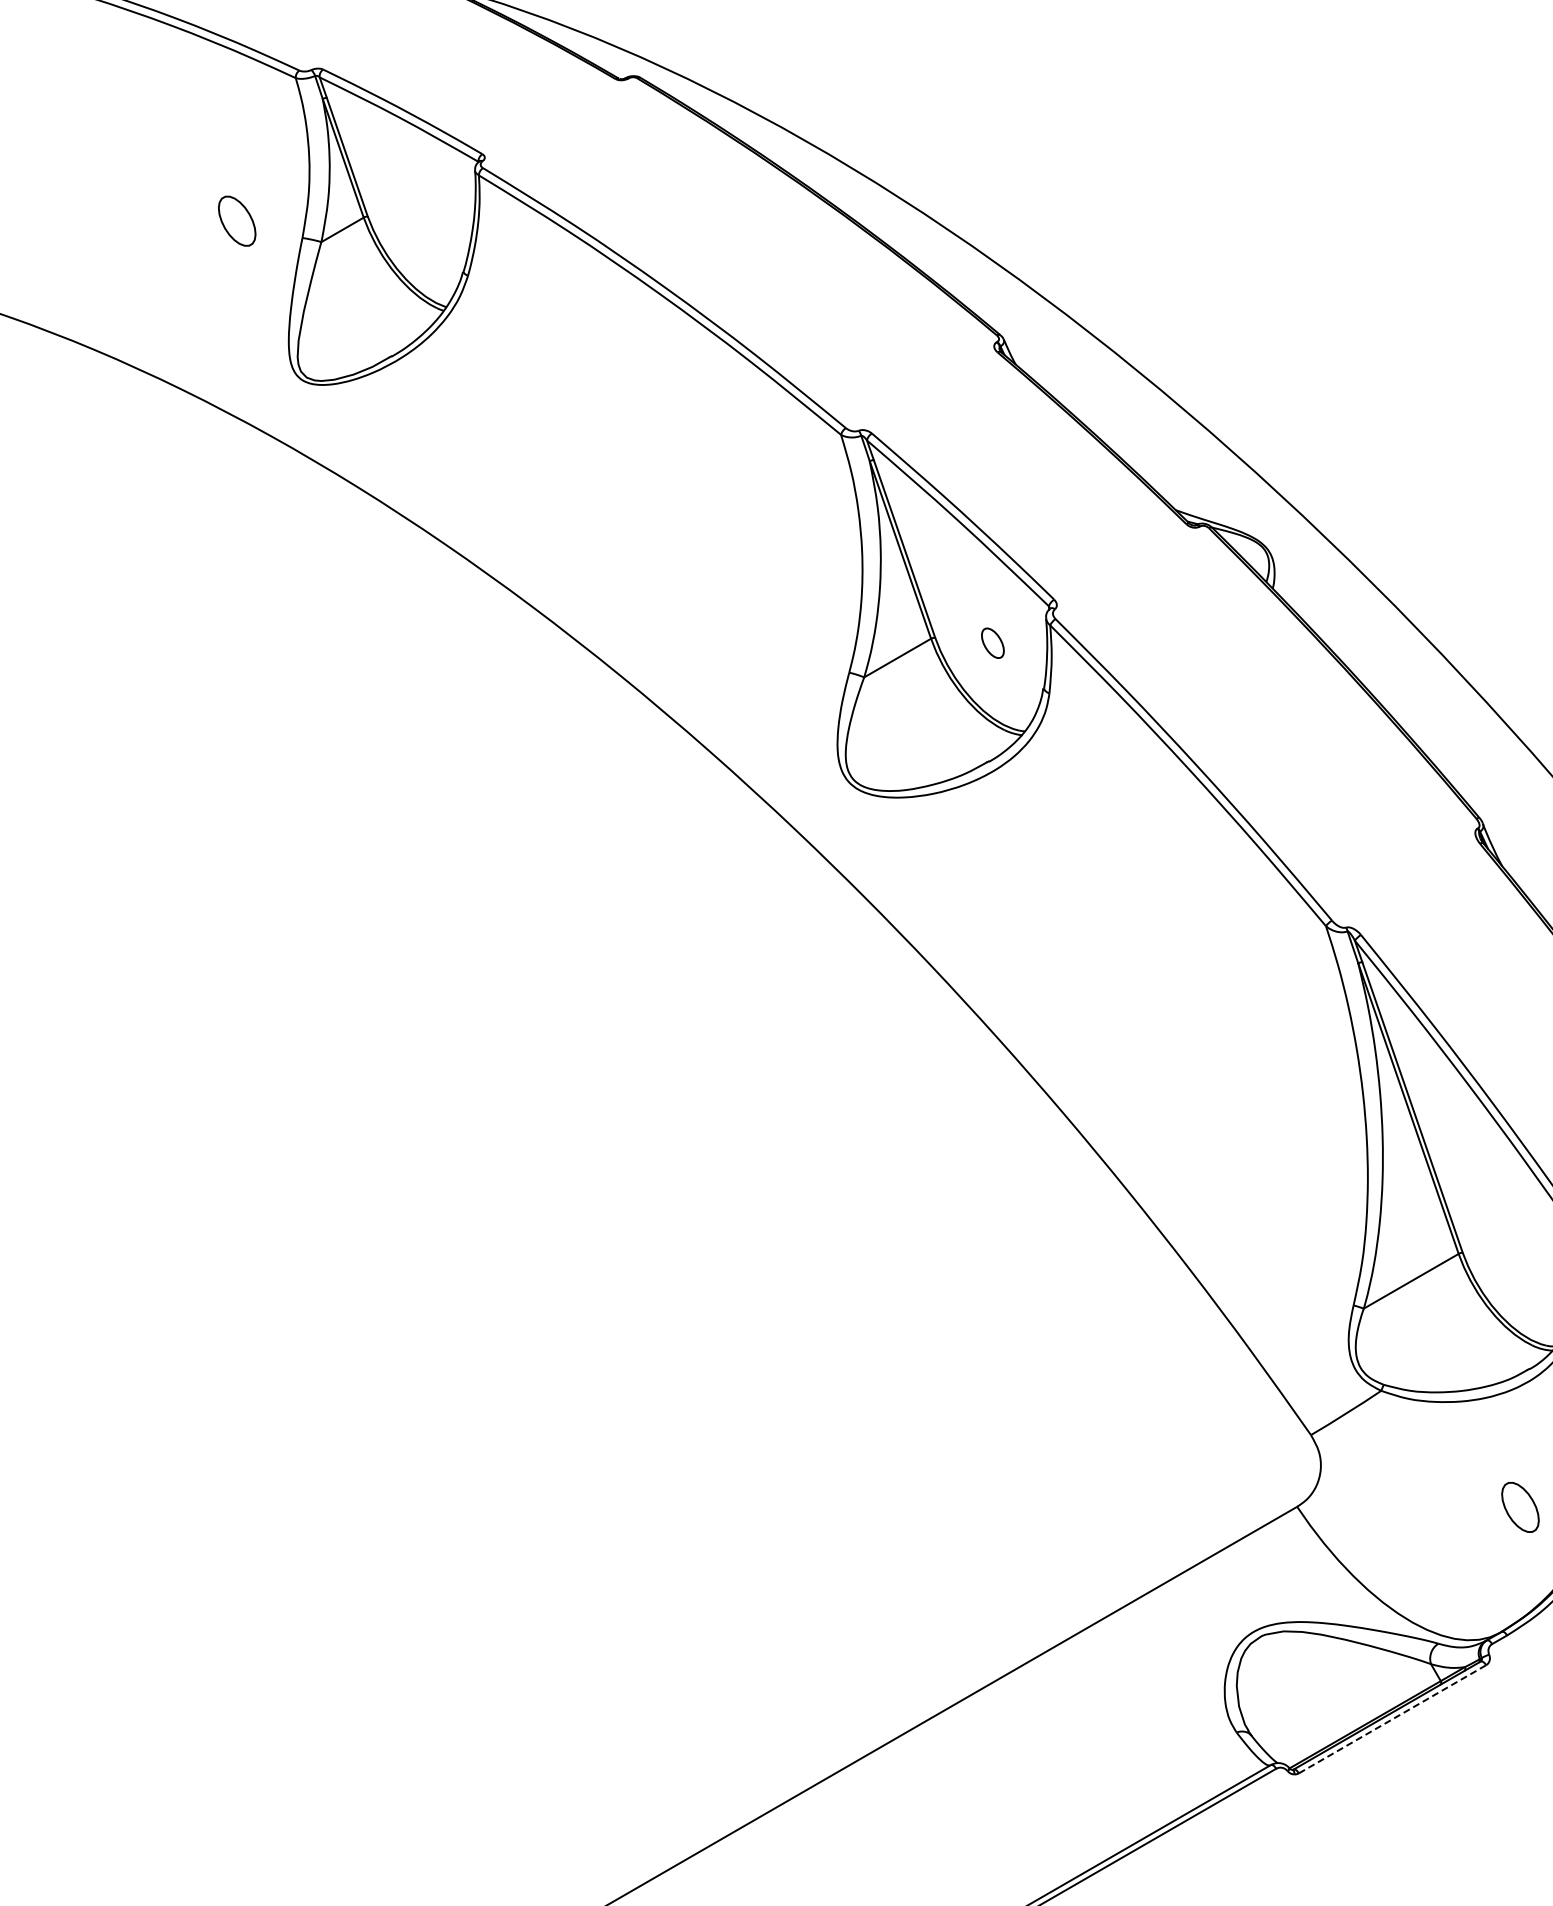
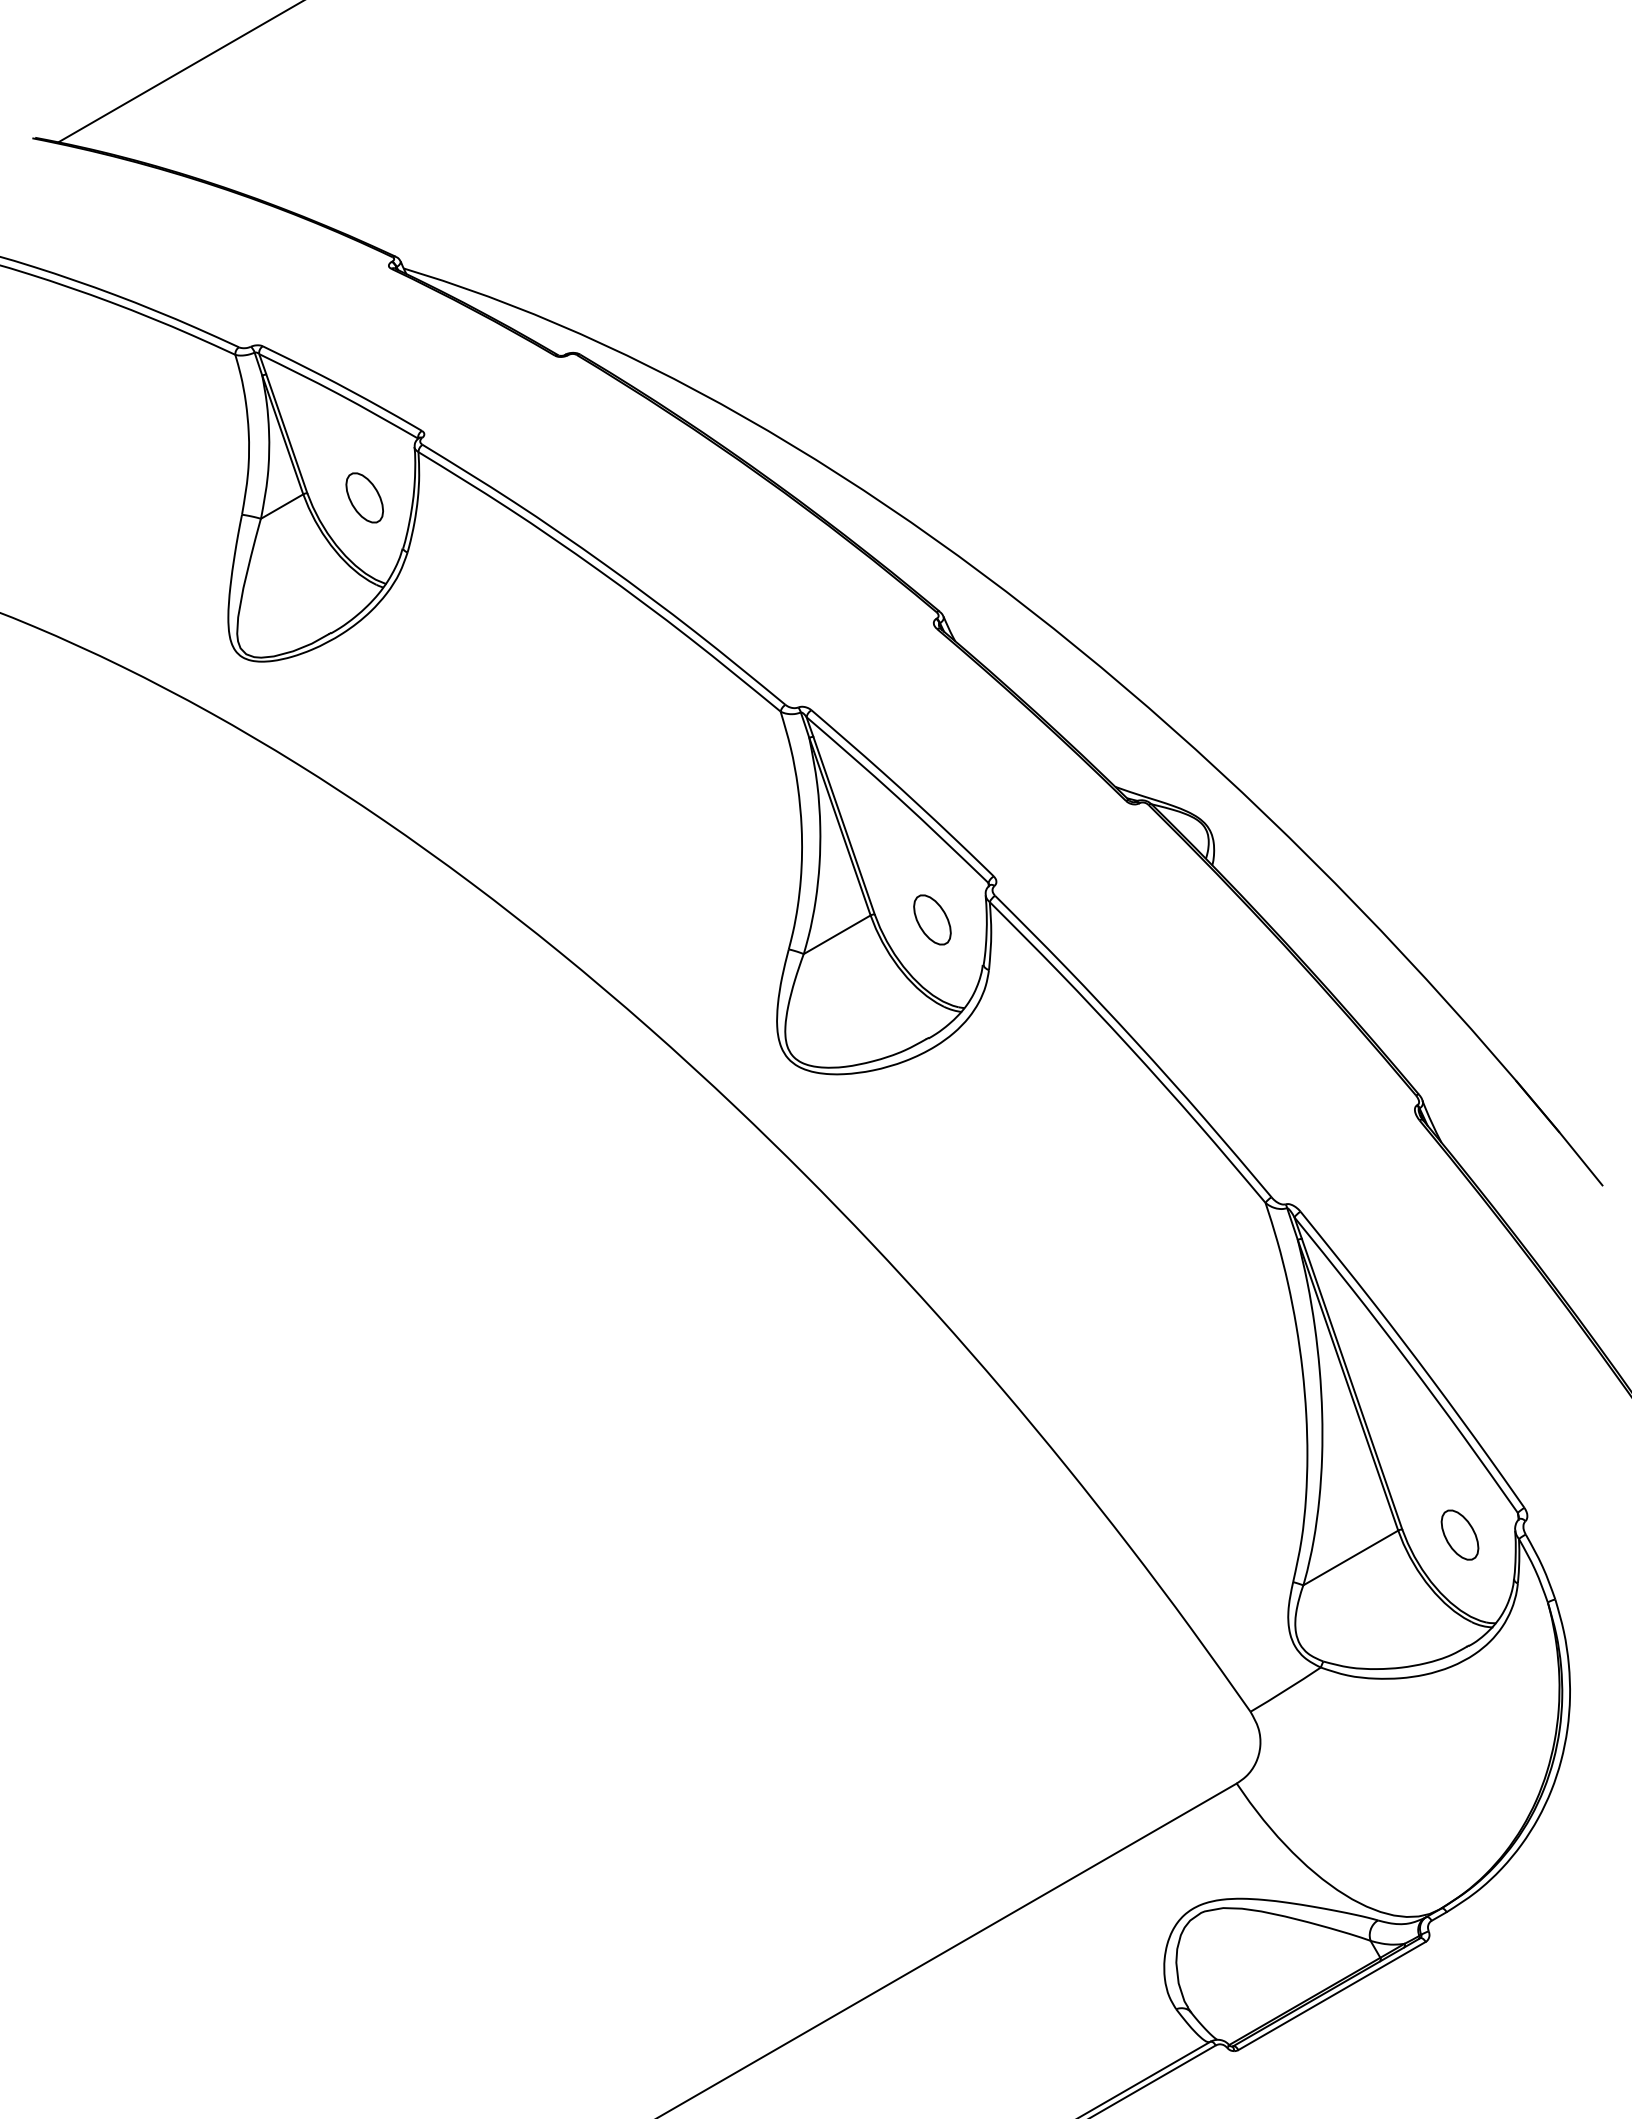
part: (236, 220) -> (364, 497), moved
part: (992, 642) -> (932, 919), size x1.67
part: (1519, 1506) -> (1459, 1534), moved
line: (1392, 1718) -> (1332, 1995), dashed -> solid

